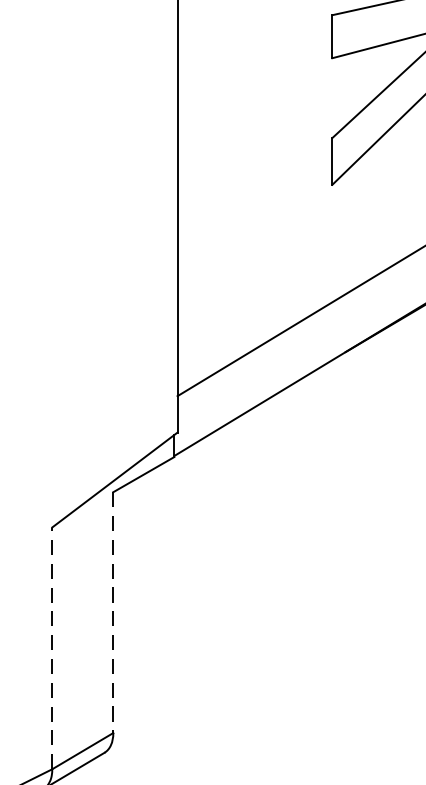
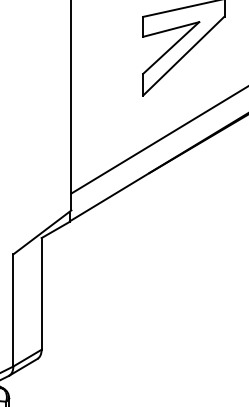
line: (113, 611) -> (41, 293), dashed -> solid
line: (52, 648) -> (13, 310), dashed -> solid

